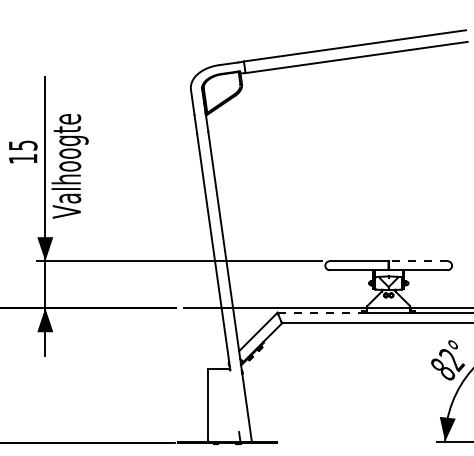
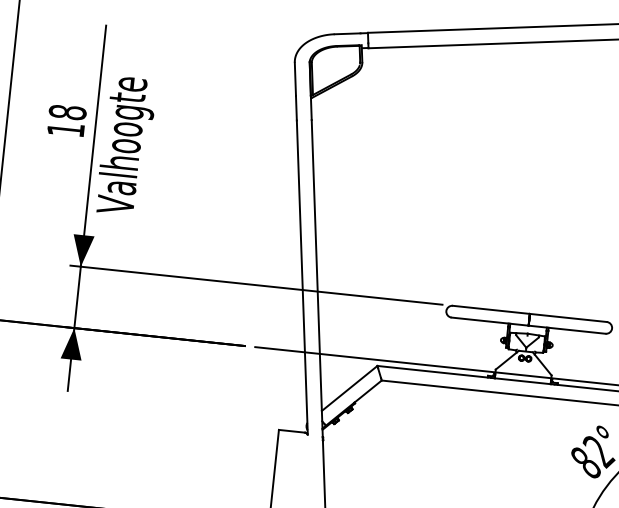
text: (22, 145) -> (66, 112), 15 -> 18
line: (417, 261) -> (567, 318), dashed -> solid
line: (321, 312) -> (434, 371), dashed -> solid

